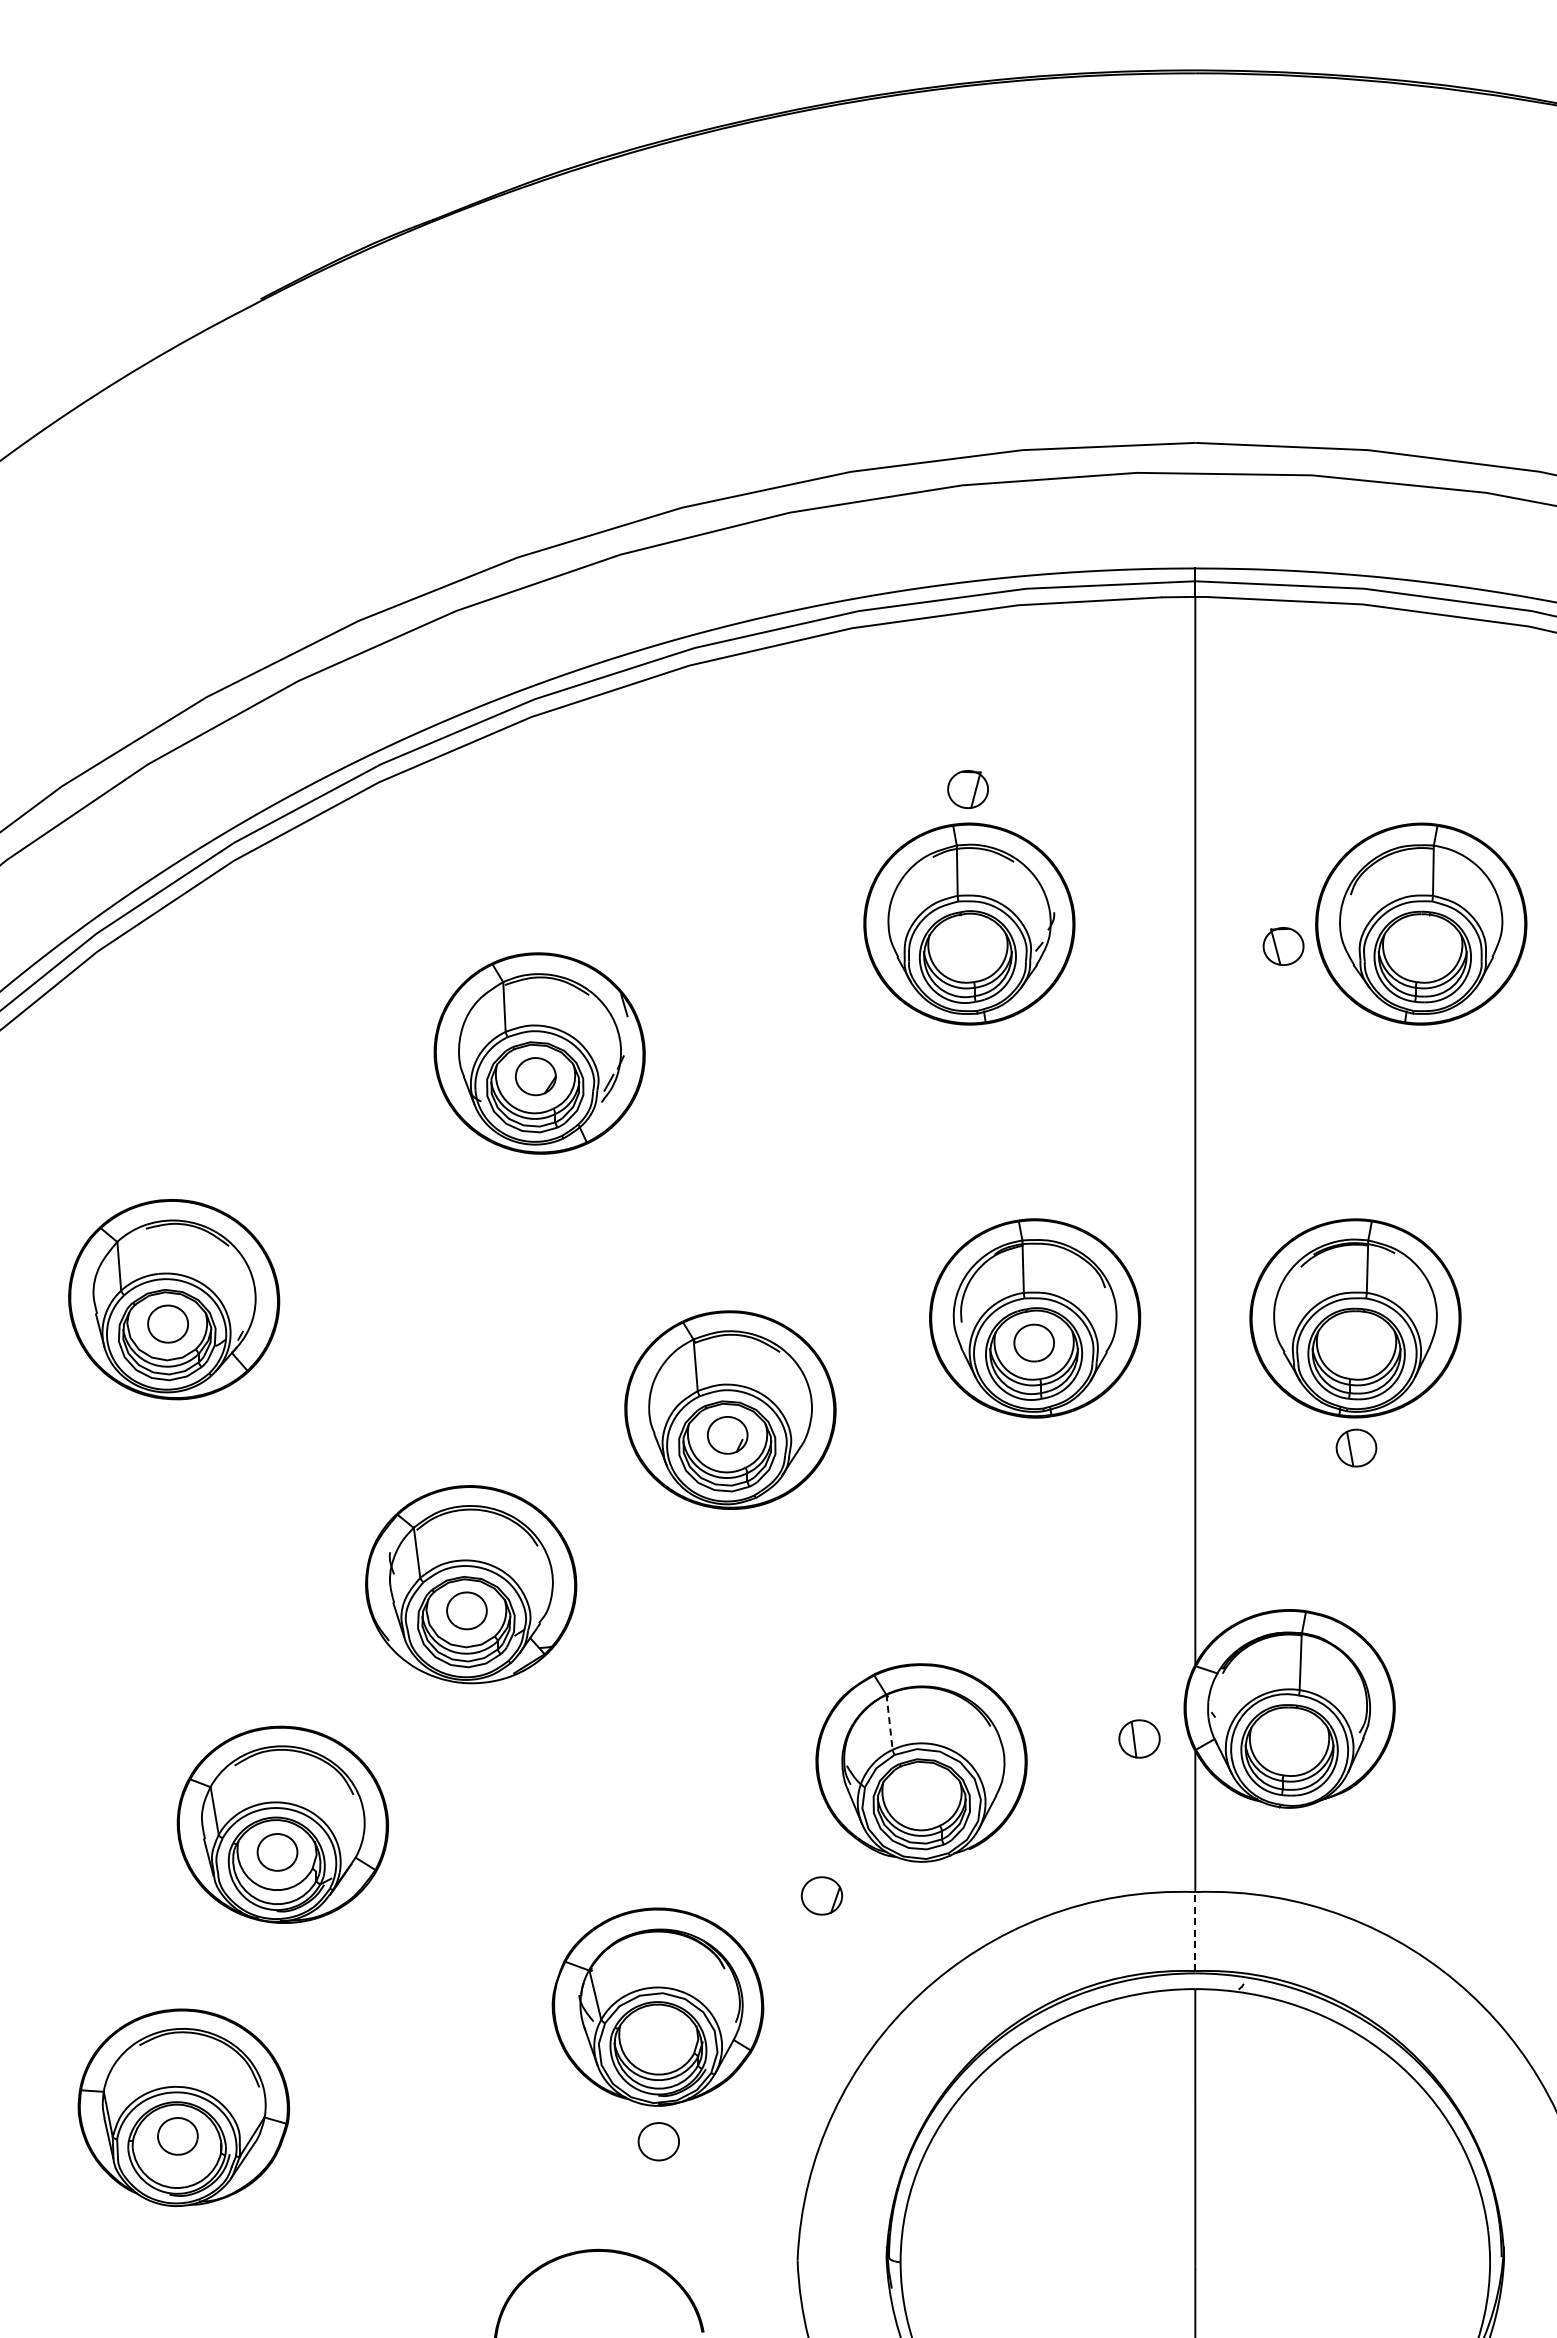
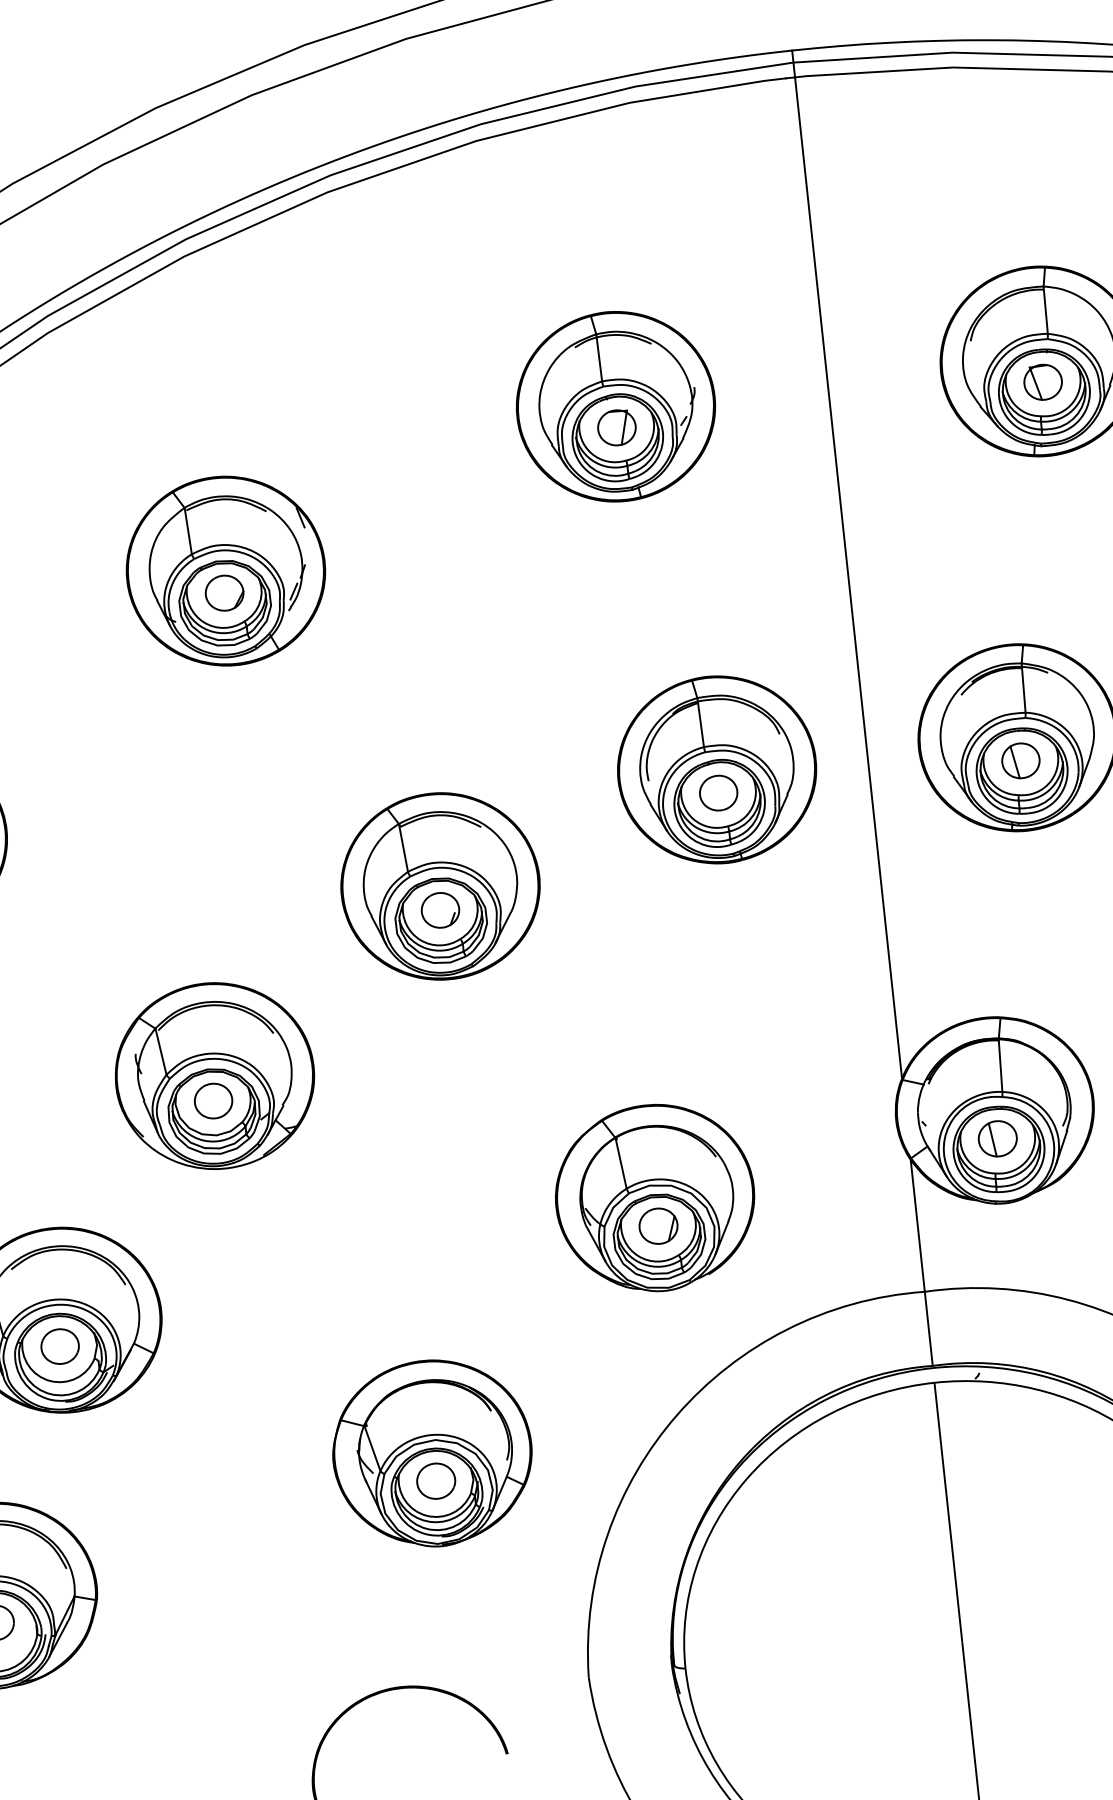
part: (967, 789) -> (616, 427), moved
part: (1283, 946) -> (1043, 382), moved
part: (1356, 1447) -> (1020, 760), moved
line: (889, 1722) -> (621, 1163), dashed -> solid
part: (1139, 1738) -> (997, 1138), moved
part: (821, 1895) -> (658, 1225), moved
line: (1195, 1931) -> (928, 1328), dashed -> solid
part: (658, 2141) -> (435, 1481), moved

